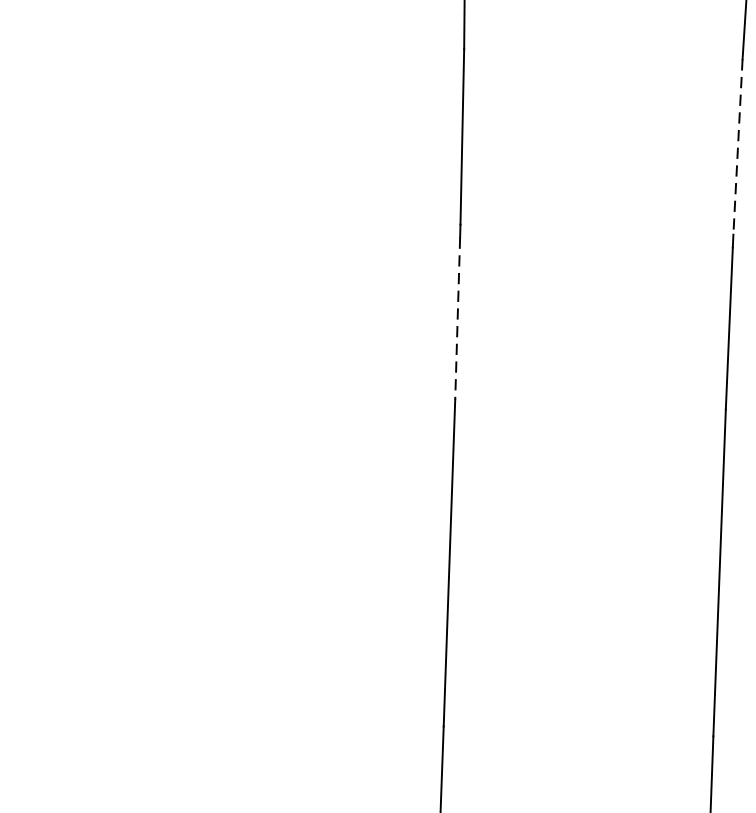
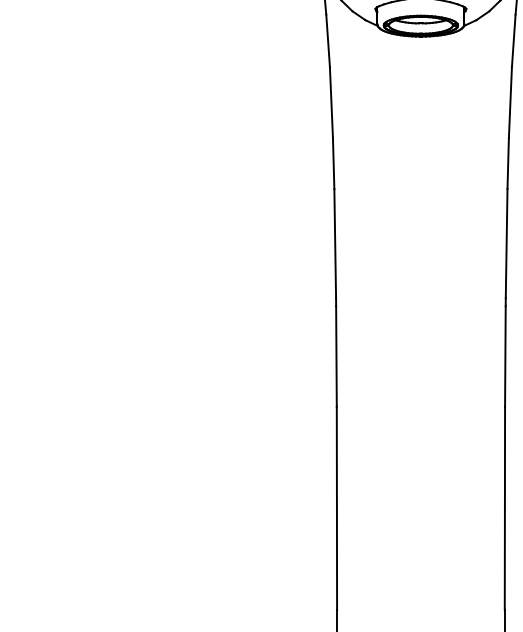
line: (737, 146) -> (506, 243), dashed -> solid
line: (457, 320) -> (336, 357), dashed -> solid

